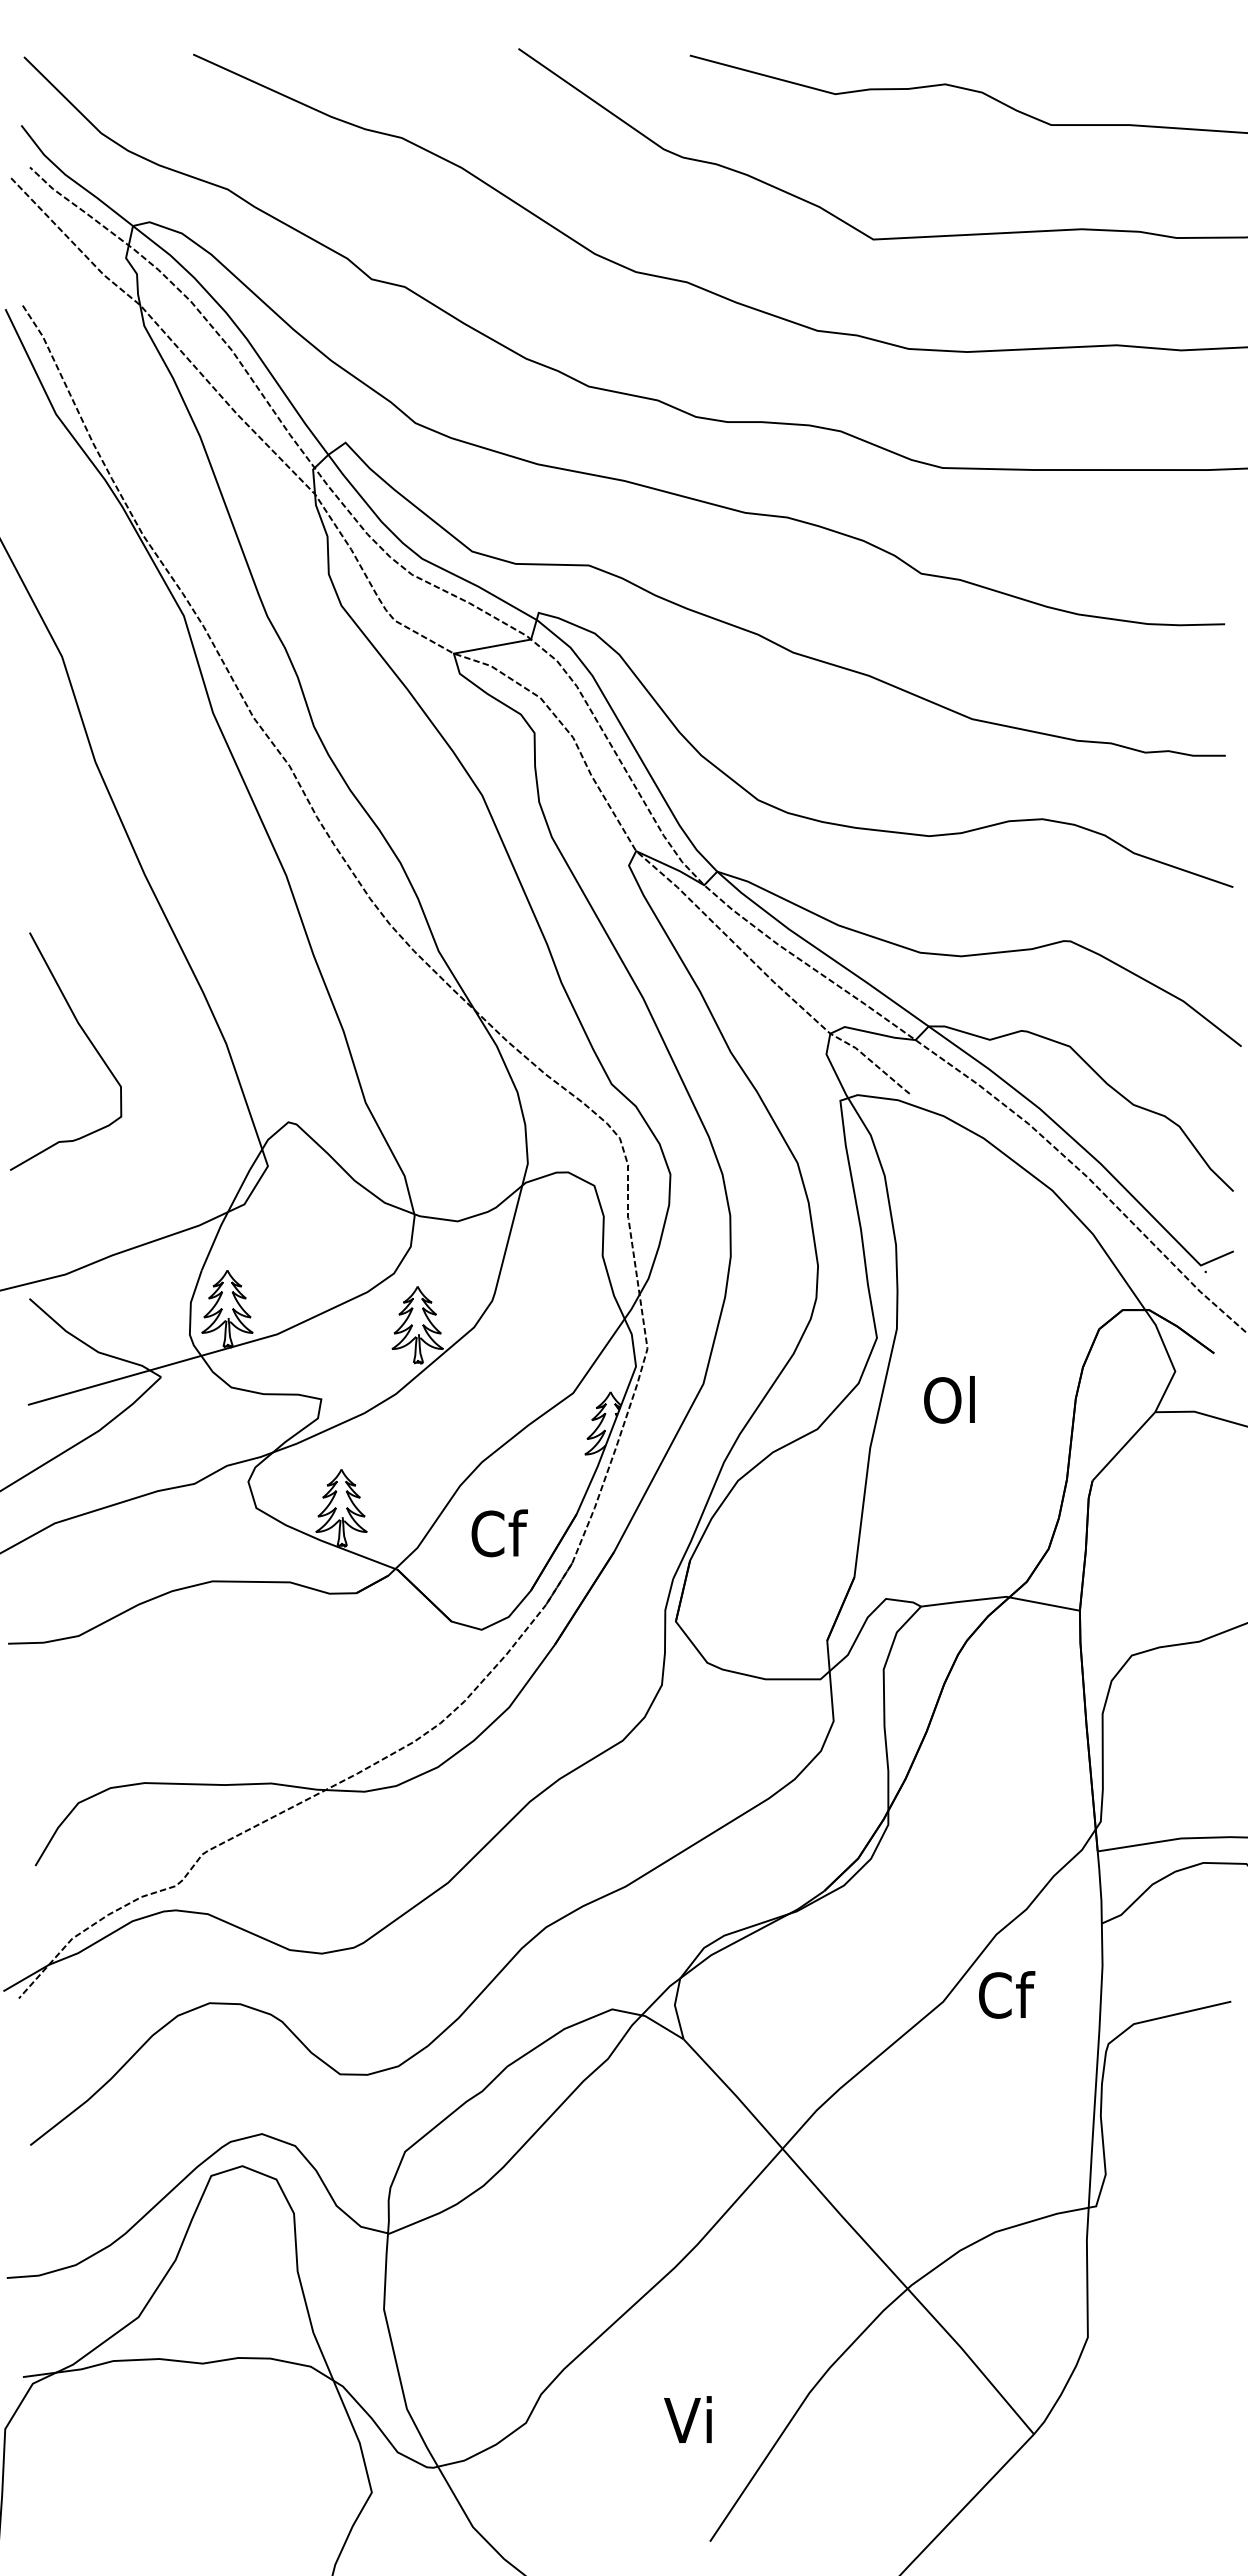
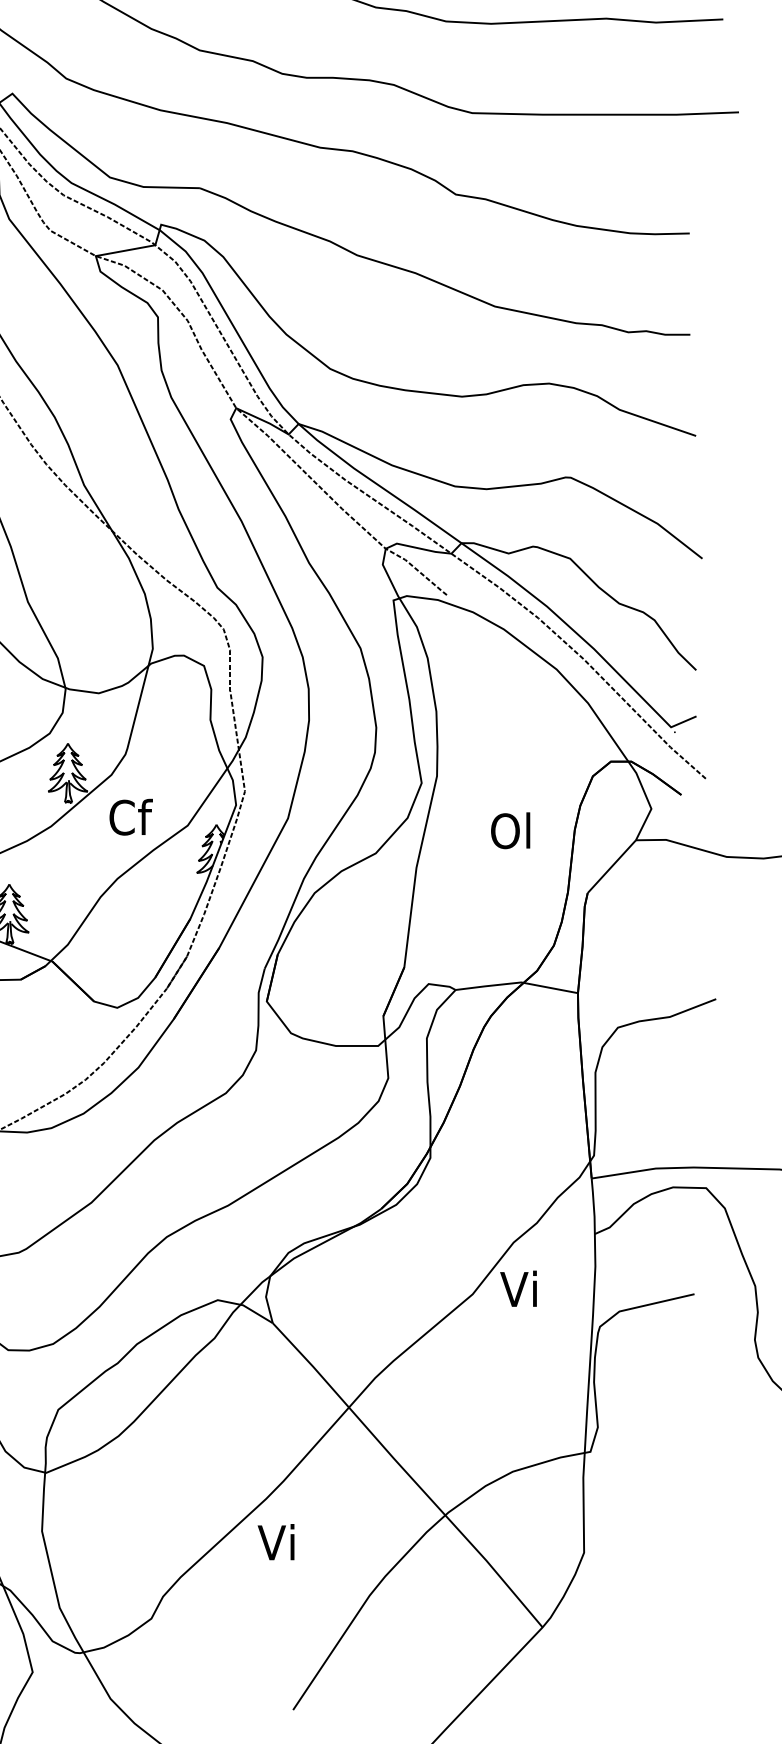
text: (949, 1399) -> (510, 830), moved
text: (499, 1533) -> (130, 817), moved
text: (1006, 1994) -> (521, 1288), Cf -> Vi
text: (687, 2419) -> (275, 1542), moved

